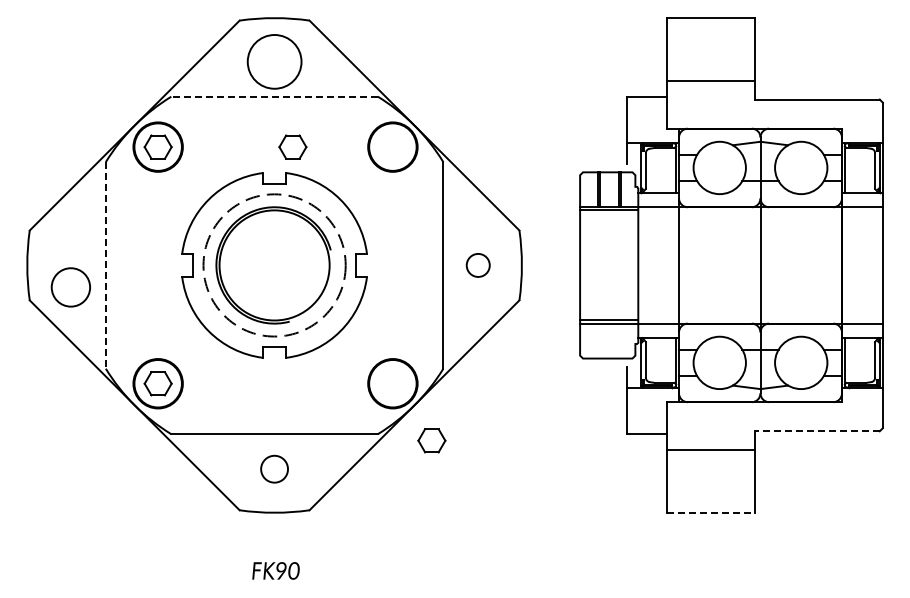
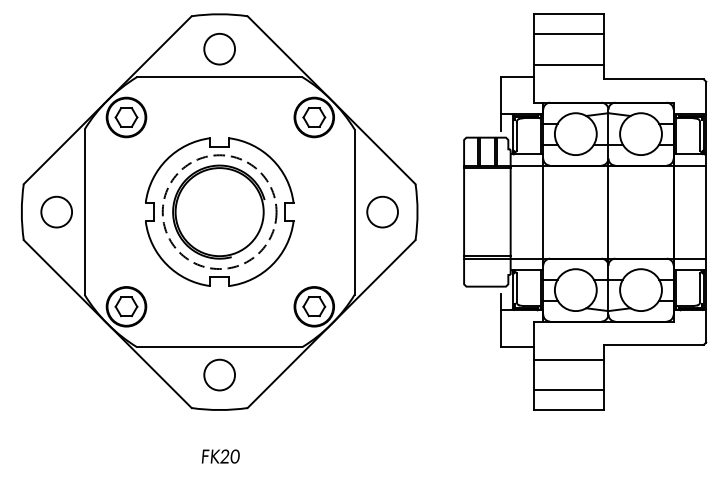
line: (710, 42) -> (568, 33), added
circle: (274, 61) -> (219, 48), size x0.71
line: (274, 96) -> (219, 76), dashed -> solid
part: (292, 146) -> (313, 116), moved
line: (105, 265) -> (84, 212), dashed -> solid
circle: (478, 265) -> (382, 212), size x1.67
circle: (70, 287) -> (56, 212), moved
line: (817, 431) -> (654, 345), dashed -> solid
part: (431, 440) -> (313, 306), moved
circle: (274, 469) -> (219, 375), size x1.43
line: (710, 488) -> (568, 390), added
line: (711, 512) -> (569, 409), dashed -> solid
text: (280, 571) -> (224, 457), 90 -> 20

